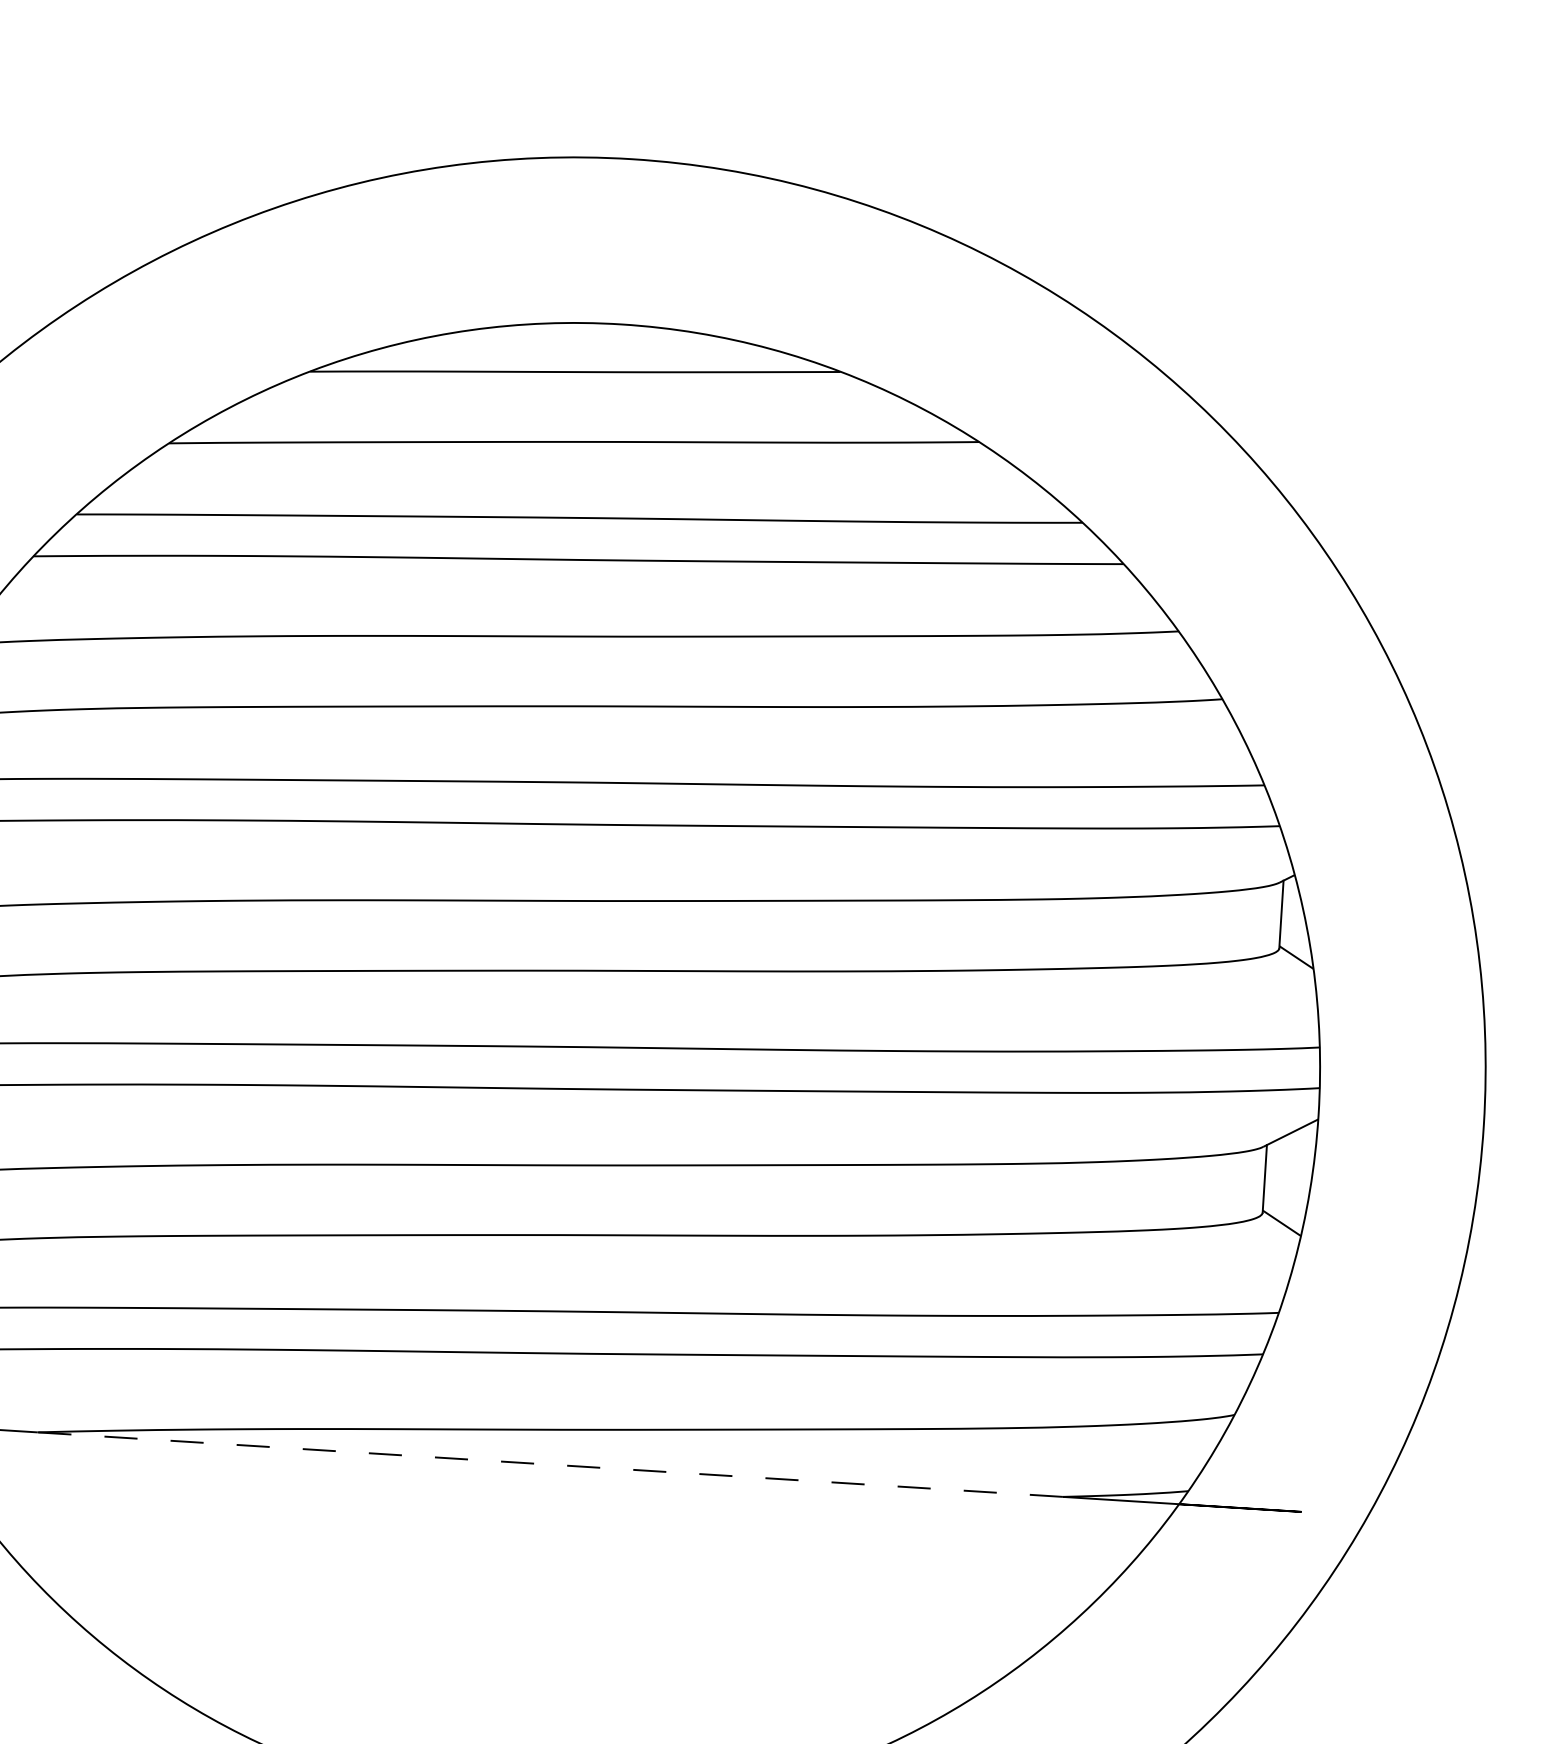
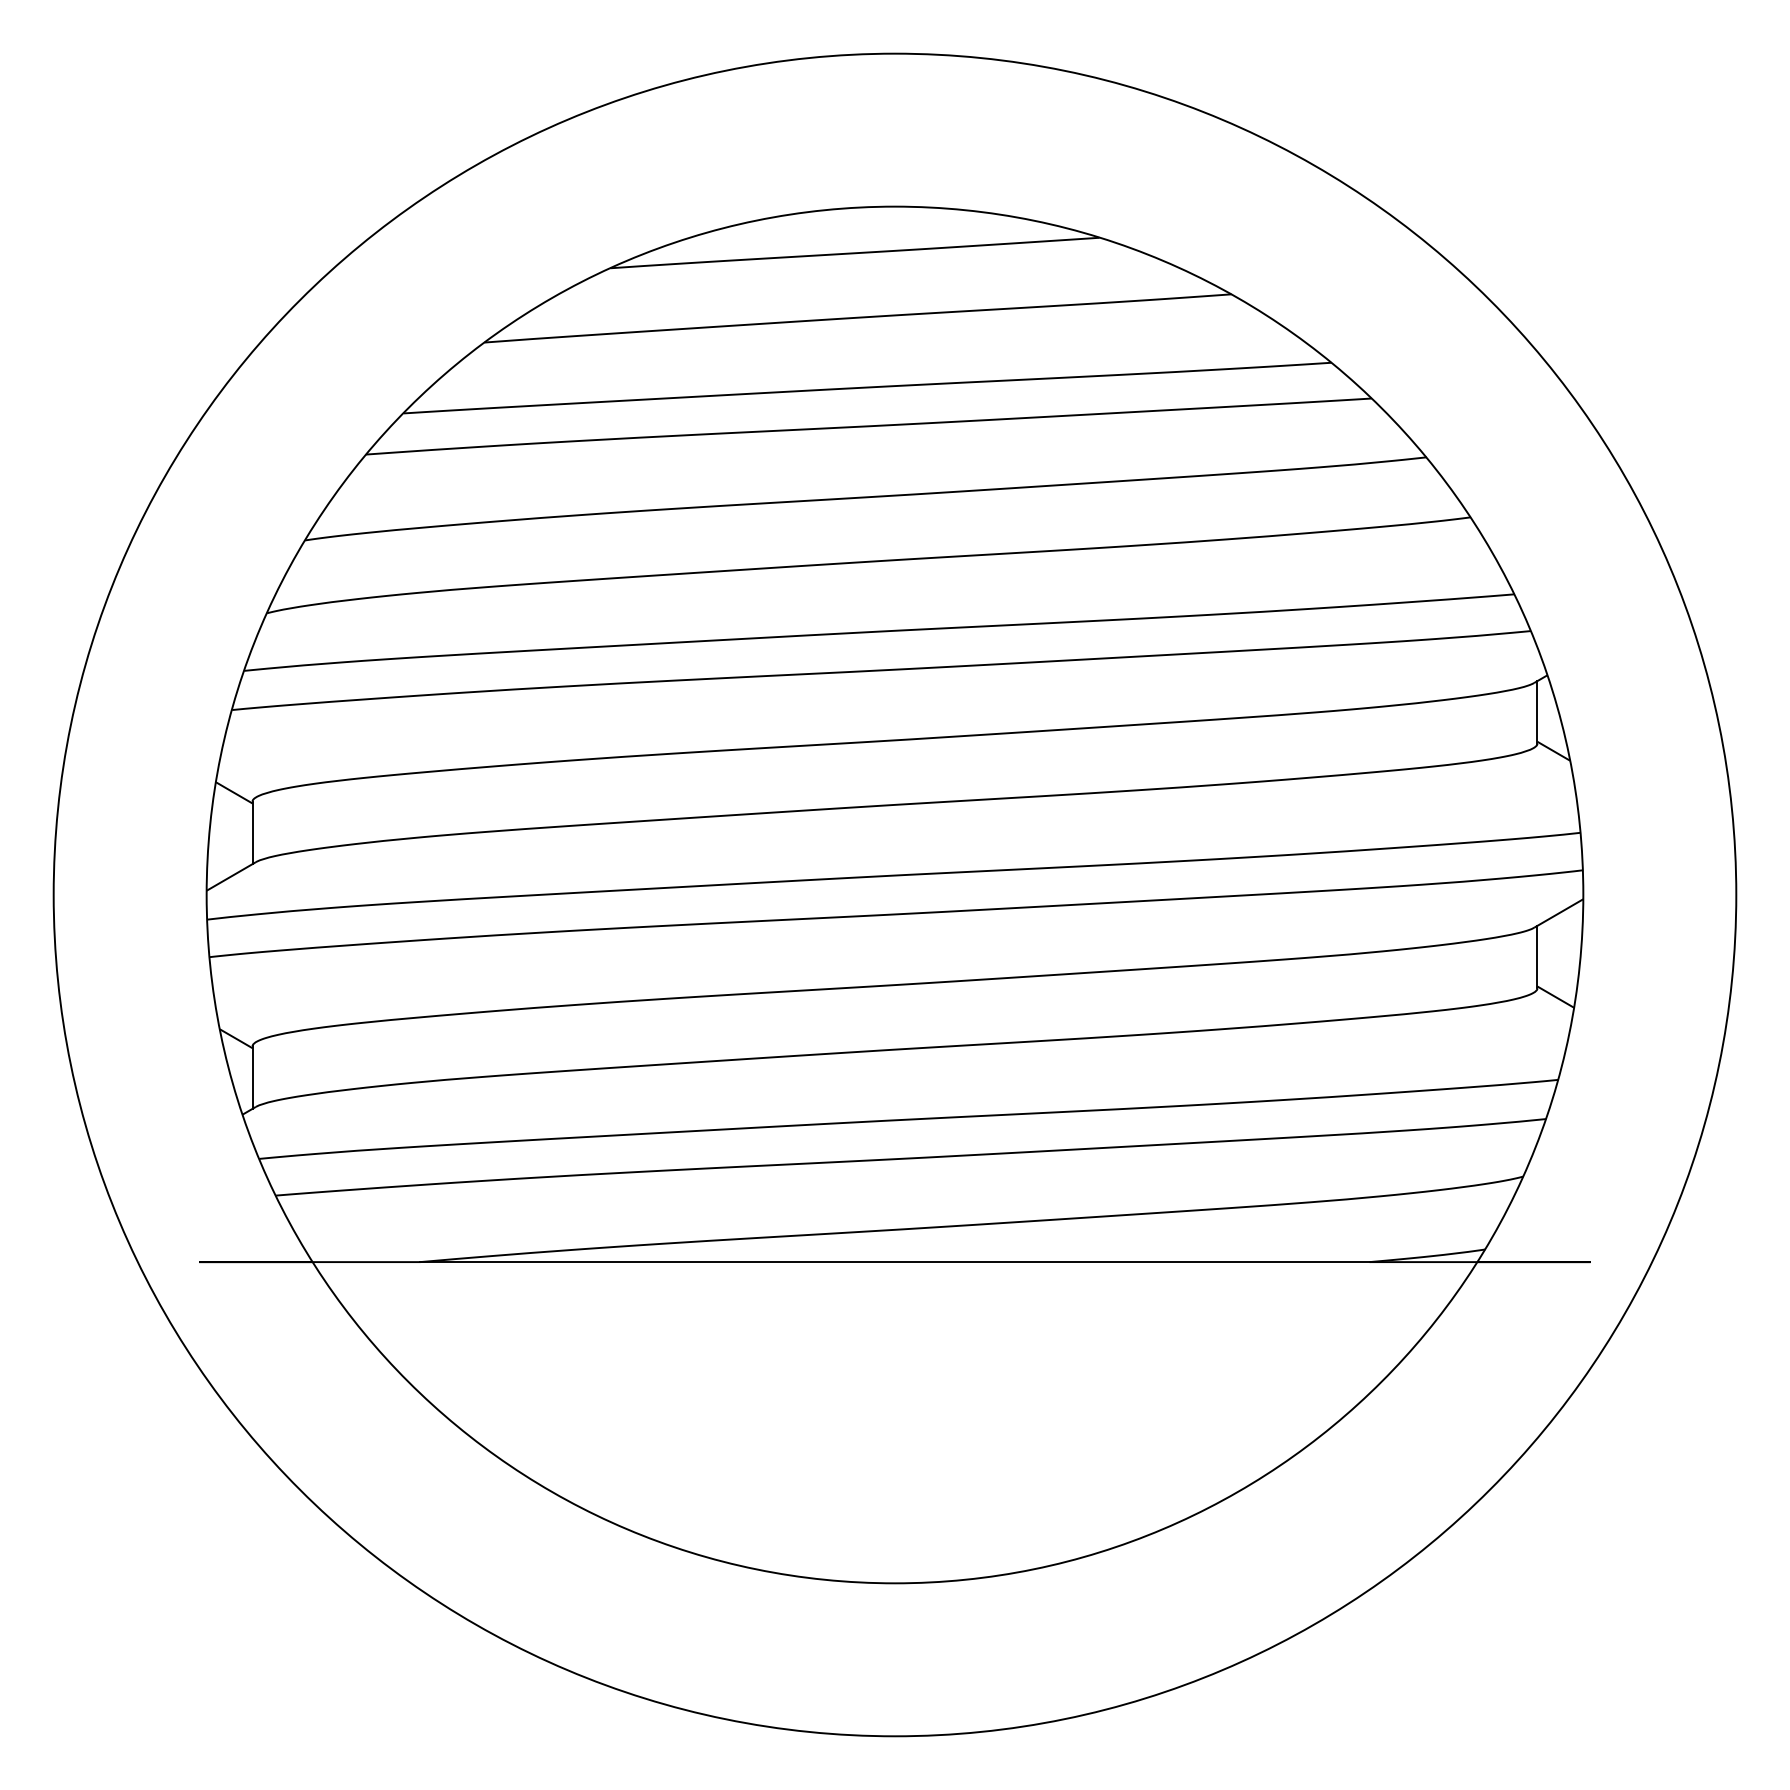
line: (550, 1465) -> (895, 1262), dashed -> solid

